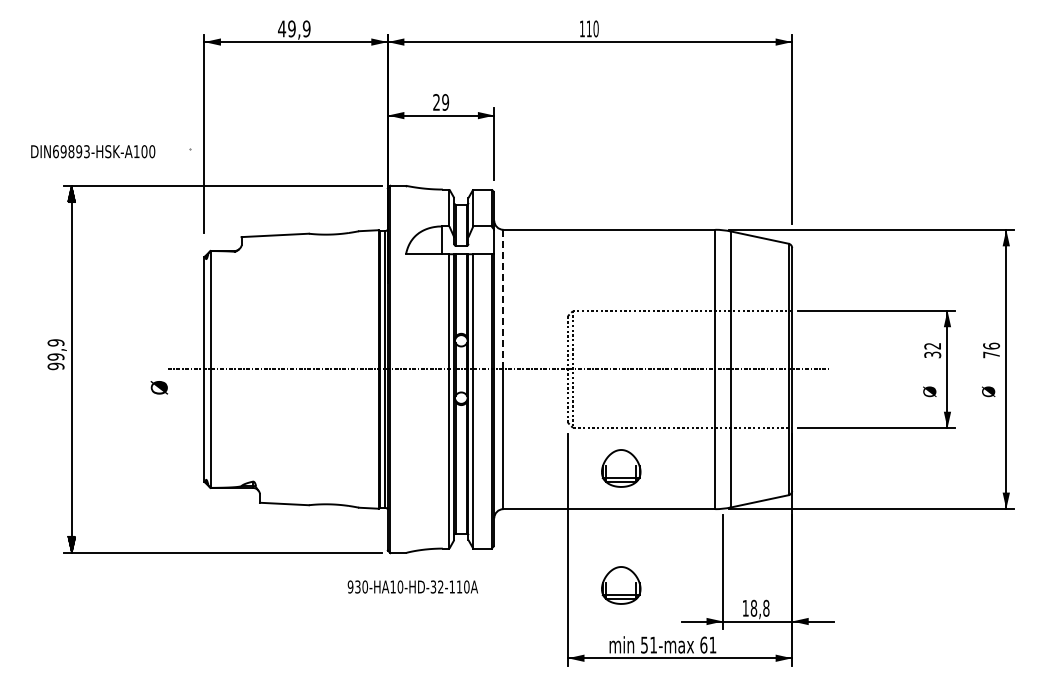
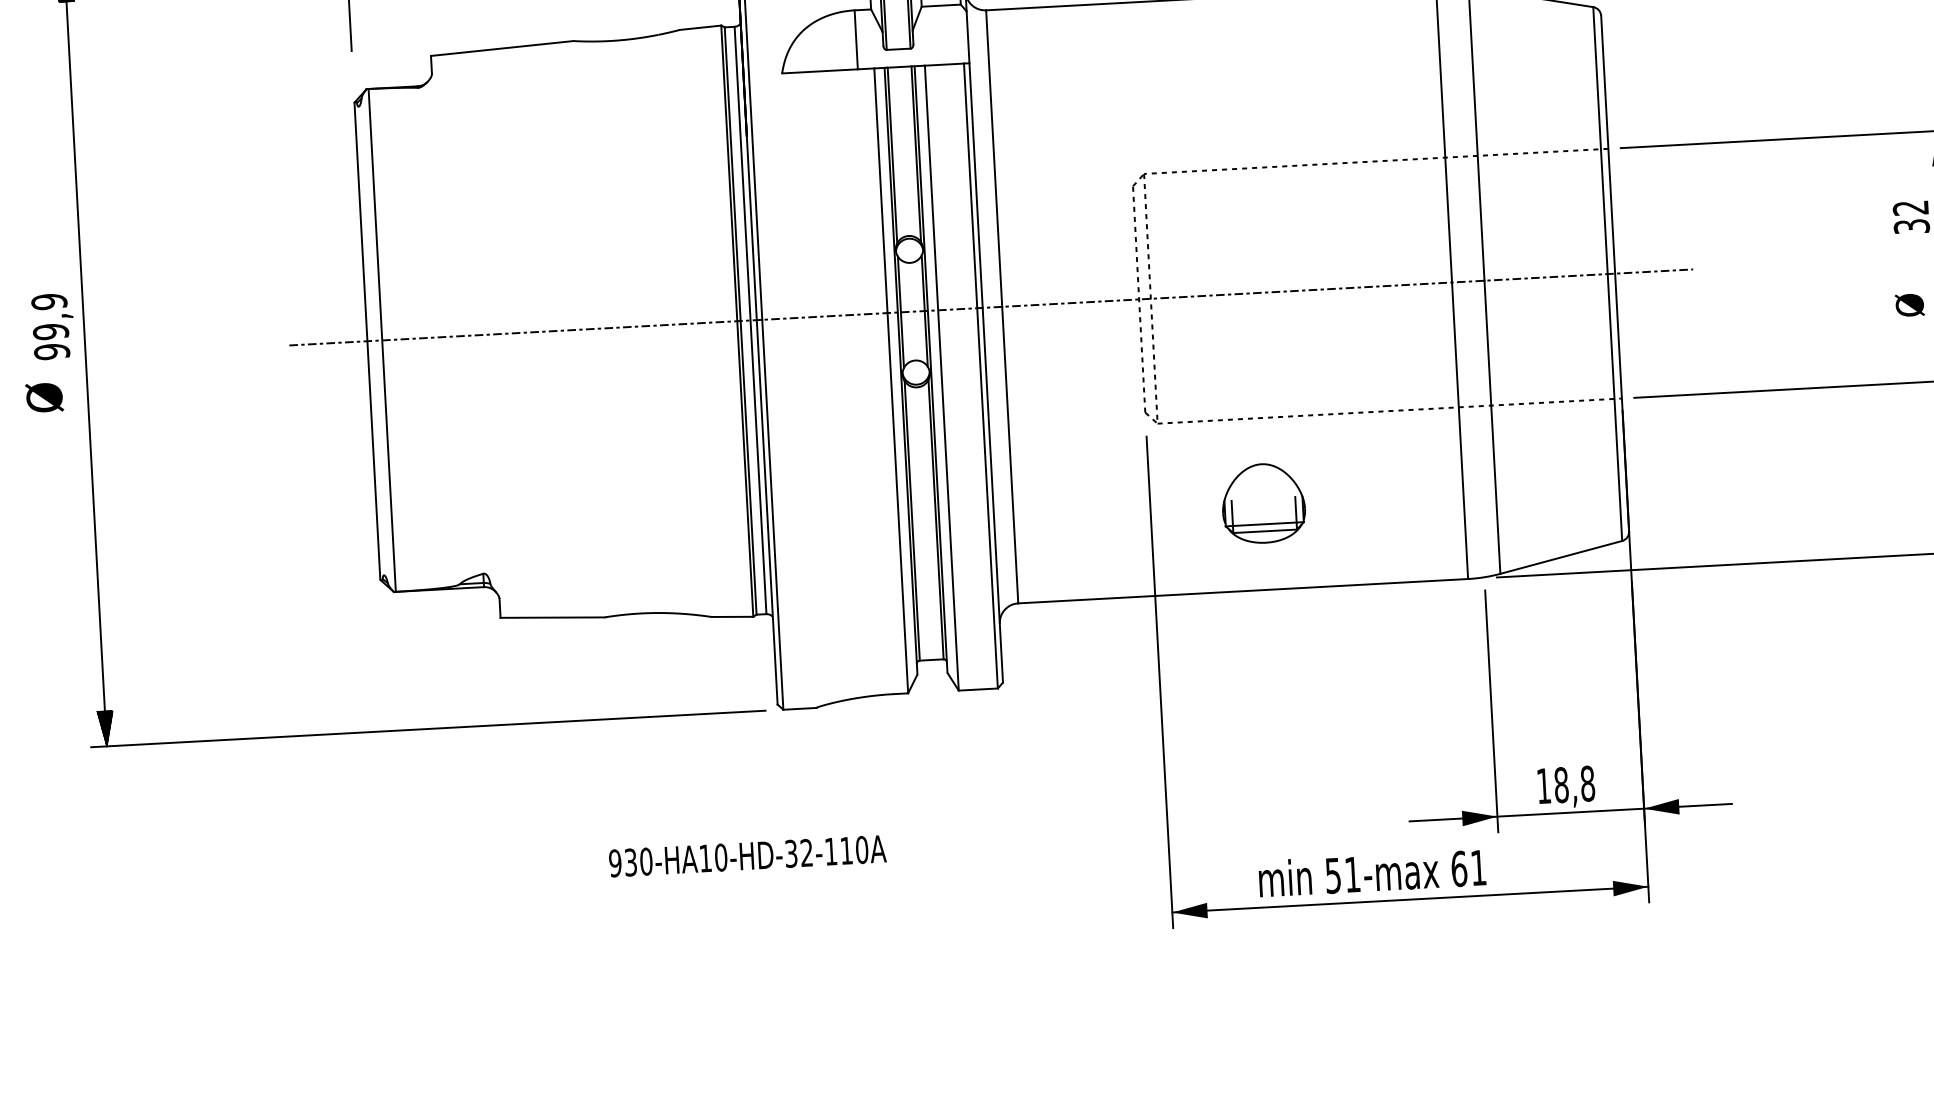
line: (503, 299) -> (994, 158), dashed -> solid
text: (159, 387) -> (44, 397), moved
part: (621, 585) -> (1277, 751), removed
text: (412, 586) -> (746, 855), moved

